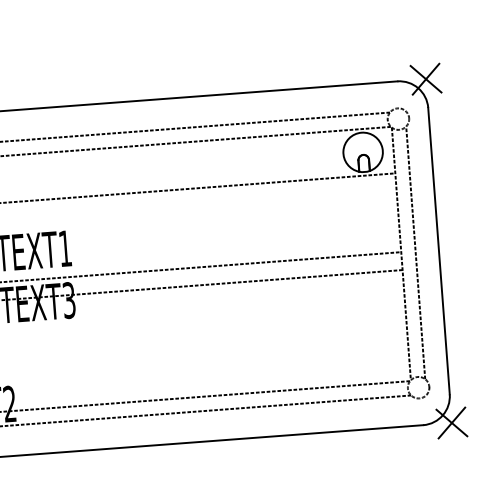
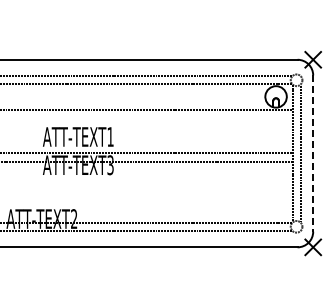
line: (439, 252) -> (313, 154), solid -> dashed

